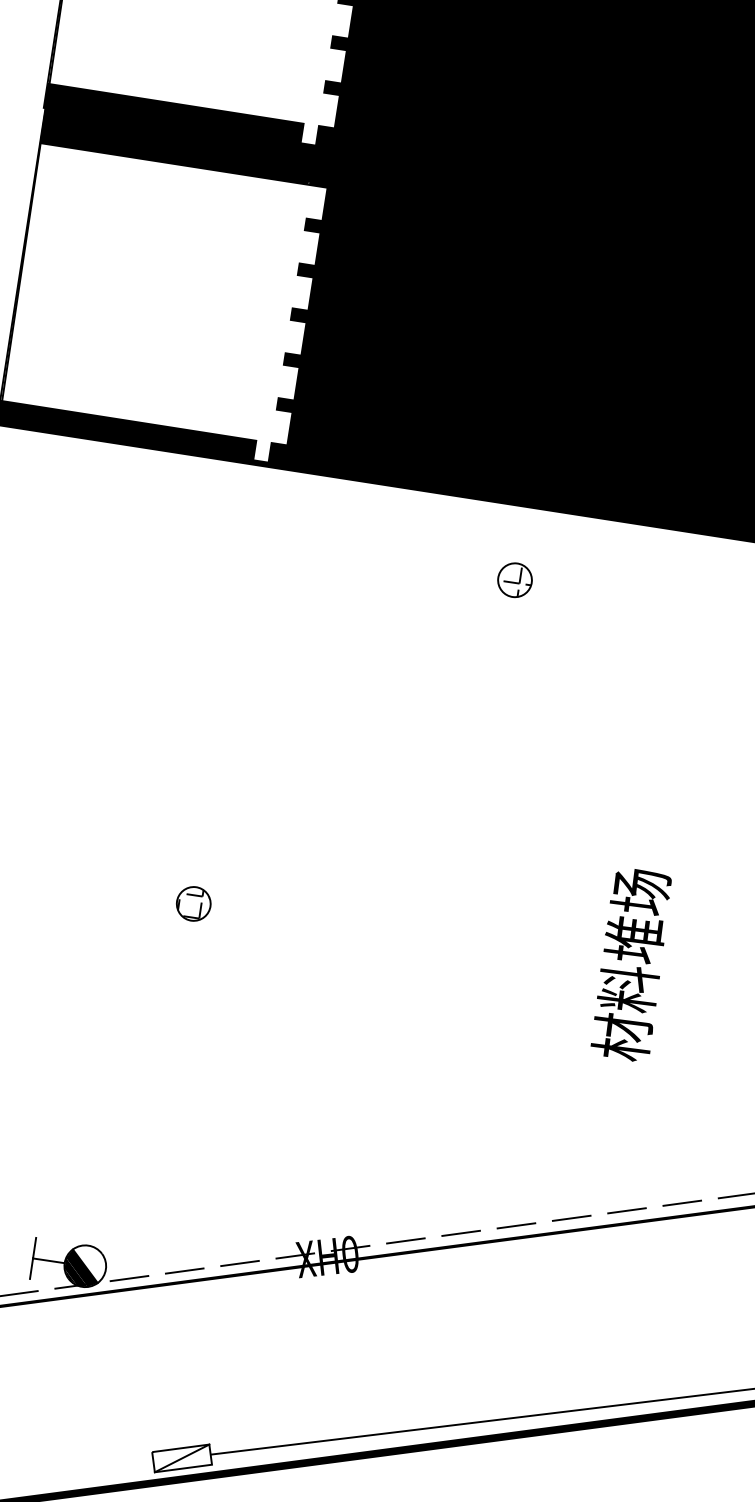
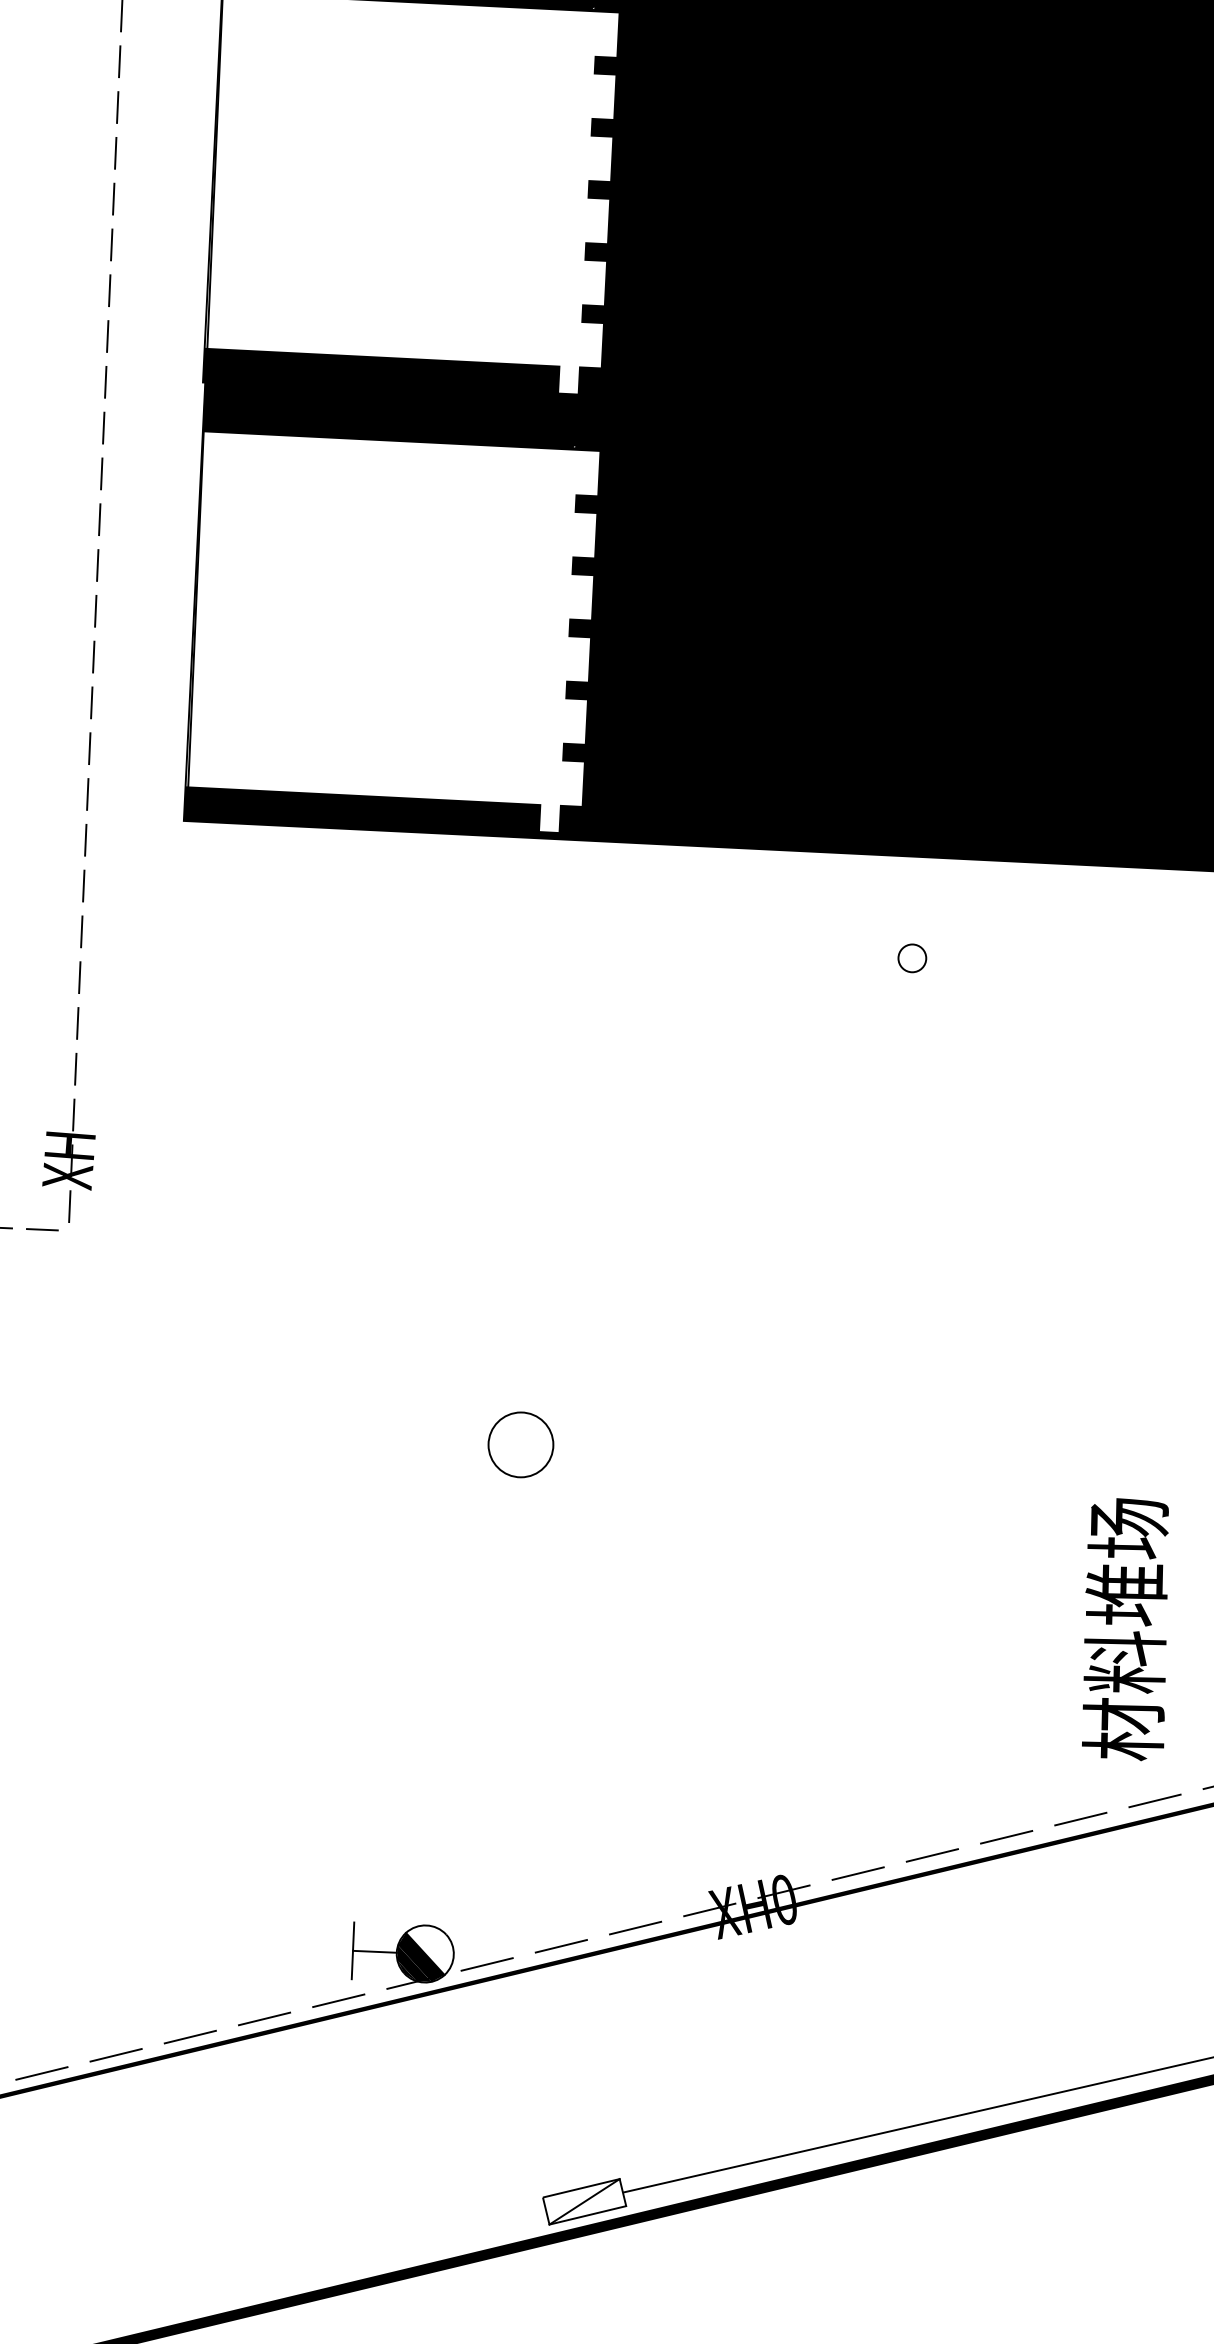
part: (515, 580) -> (912, 958), size x0.6
part: (194, 904) -> (521, 1445), size x1.4
text: (631, 964) -> (1125, 1629), moved

